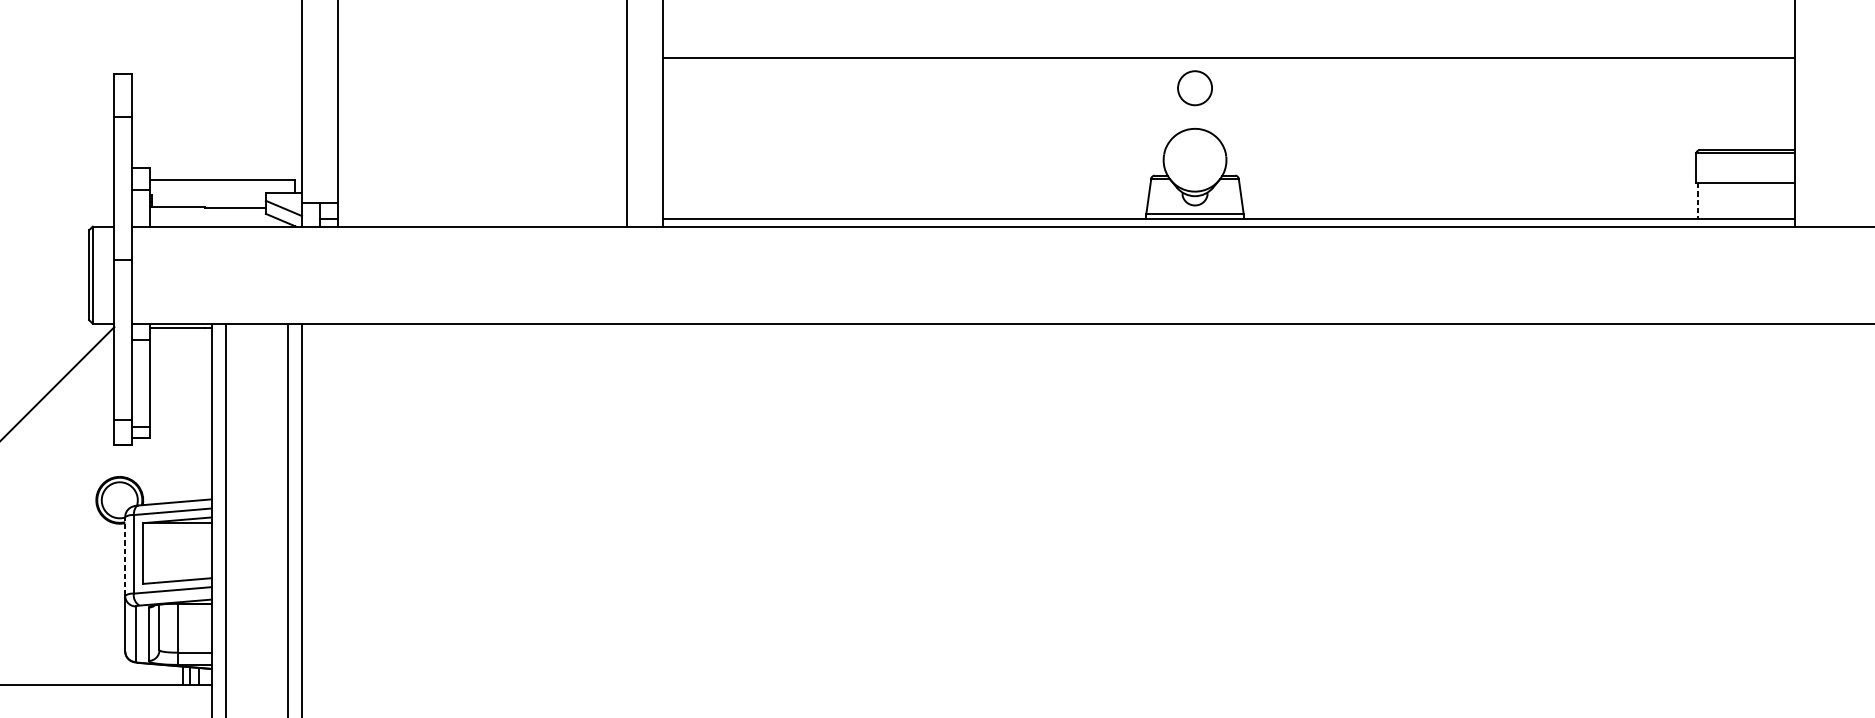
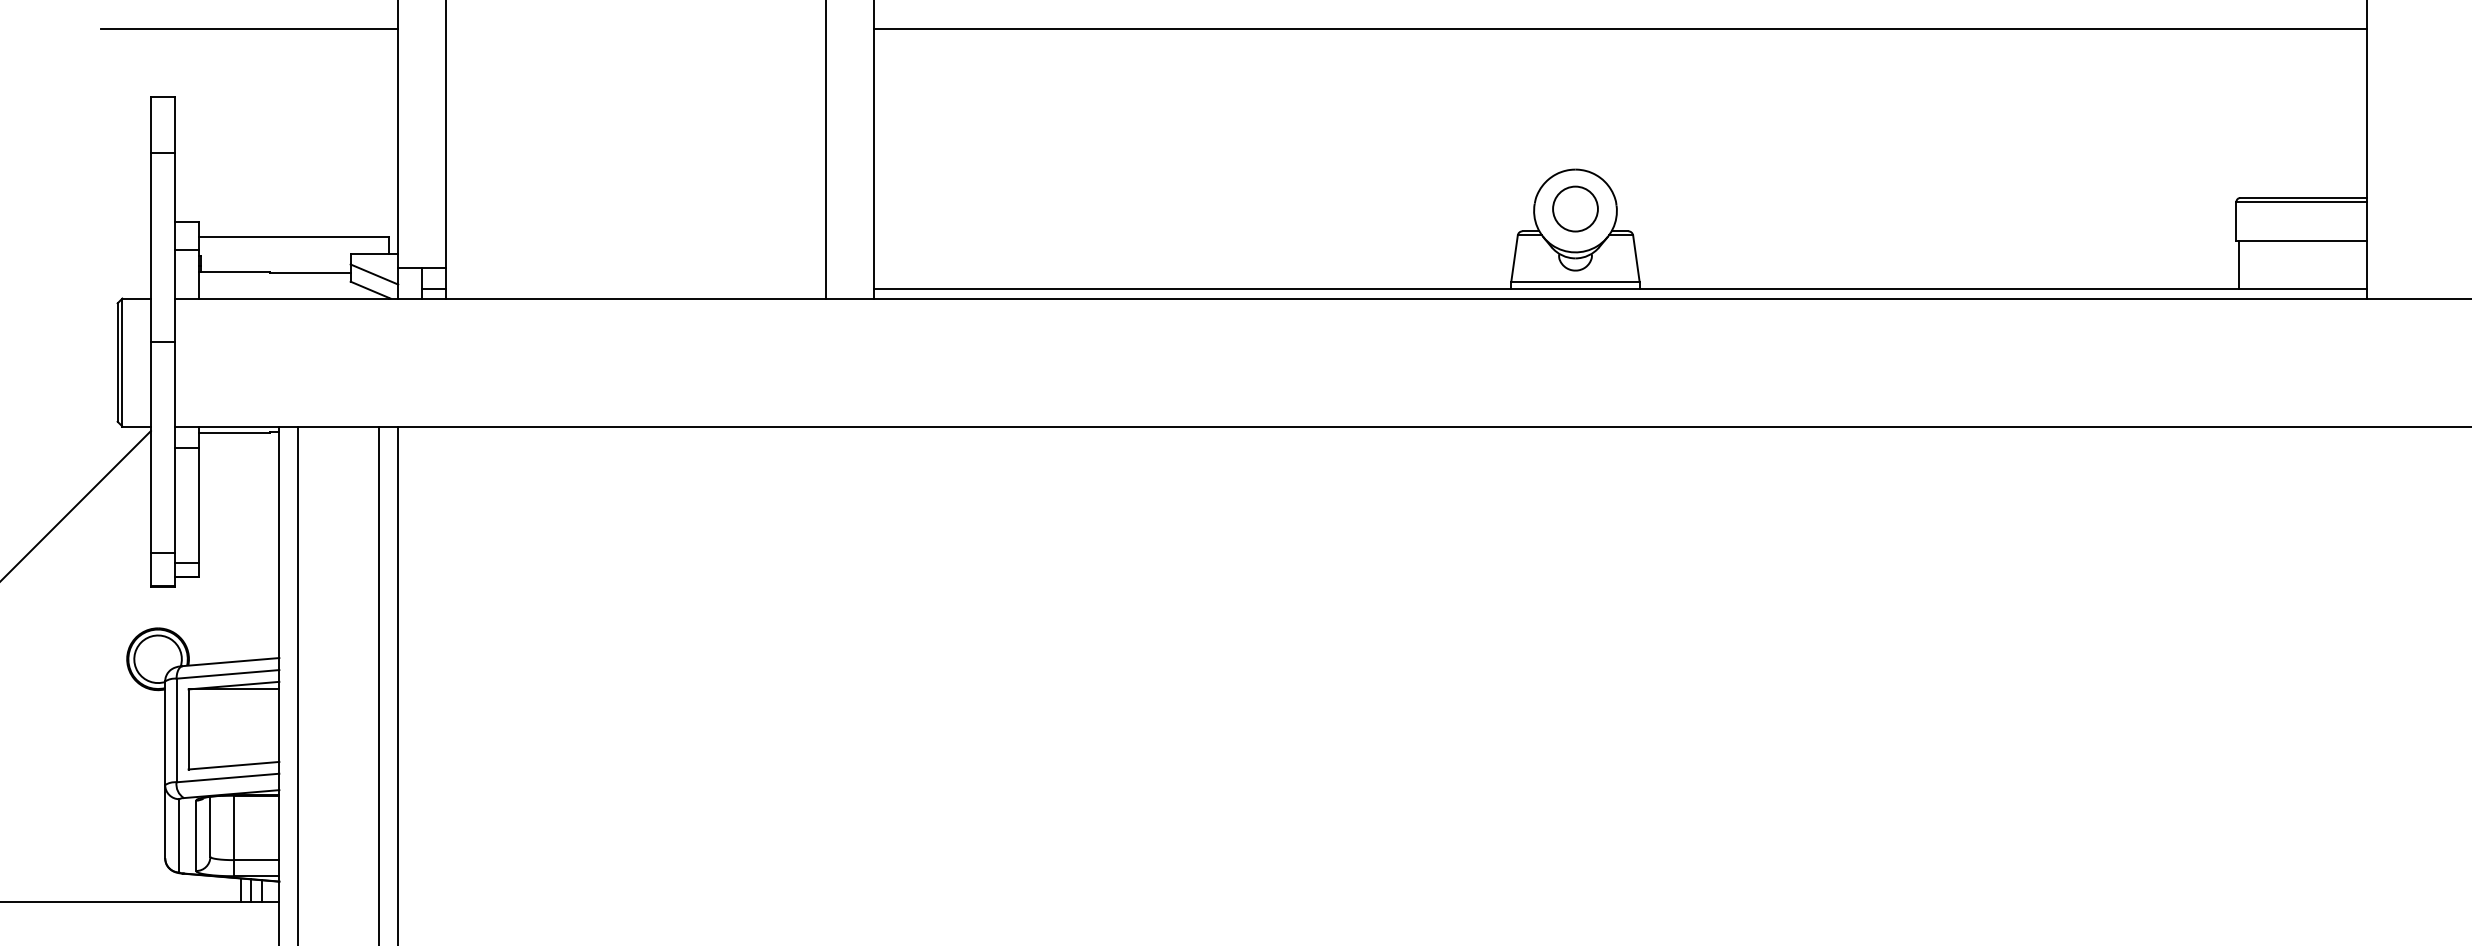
line: (189, 21) -> (249, 28), added
line: (1228, 58) -> (1619, 28), moved
circle: (1195, 87) -> (1575, 208), moved
line: (1697, 200) -> (2238, 264), dashed -> solid
line: (125, 556) -> (165, 733), dashed -> solid

